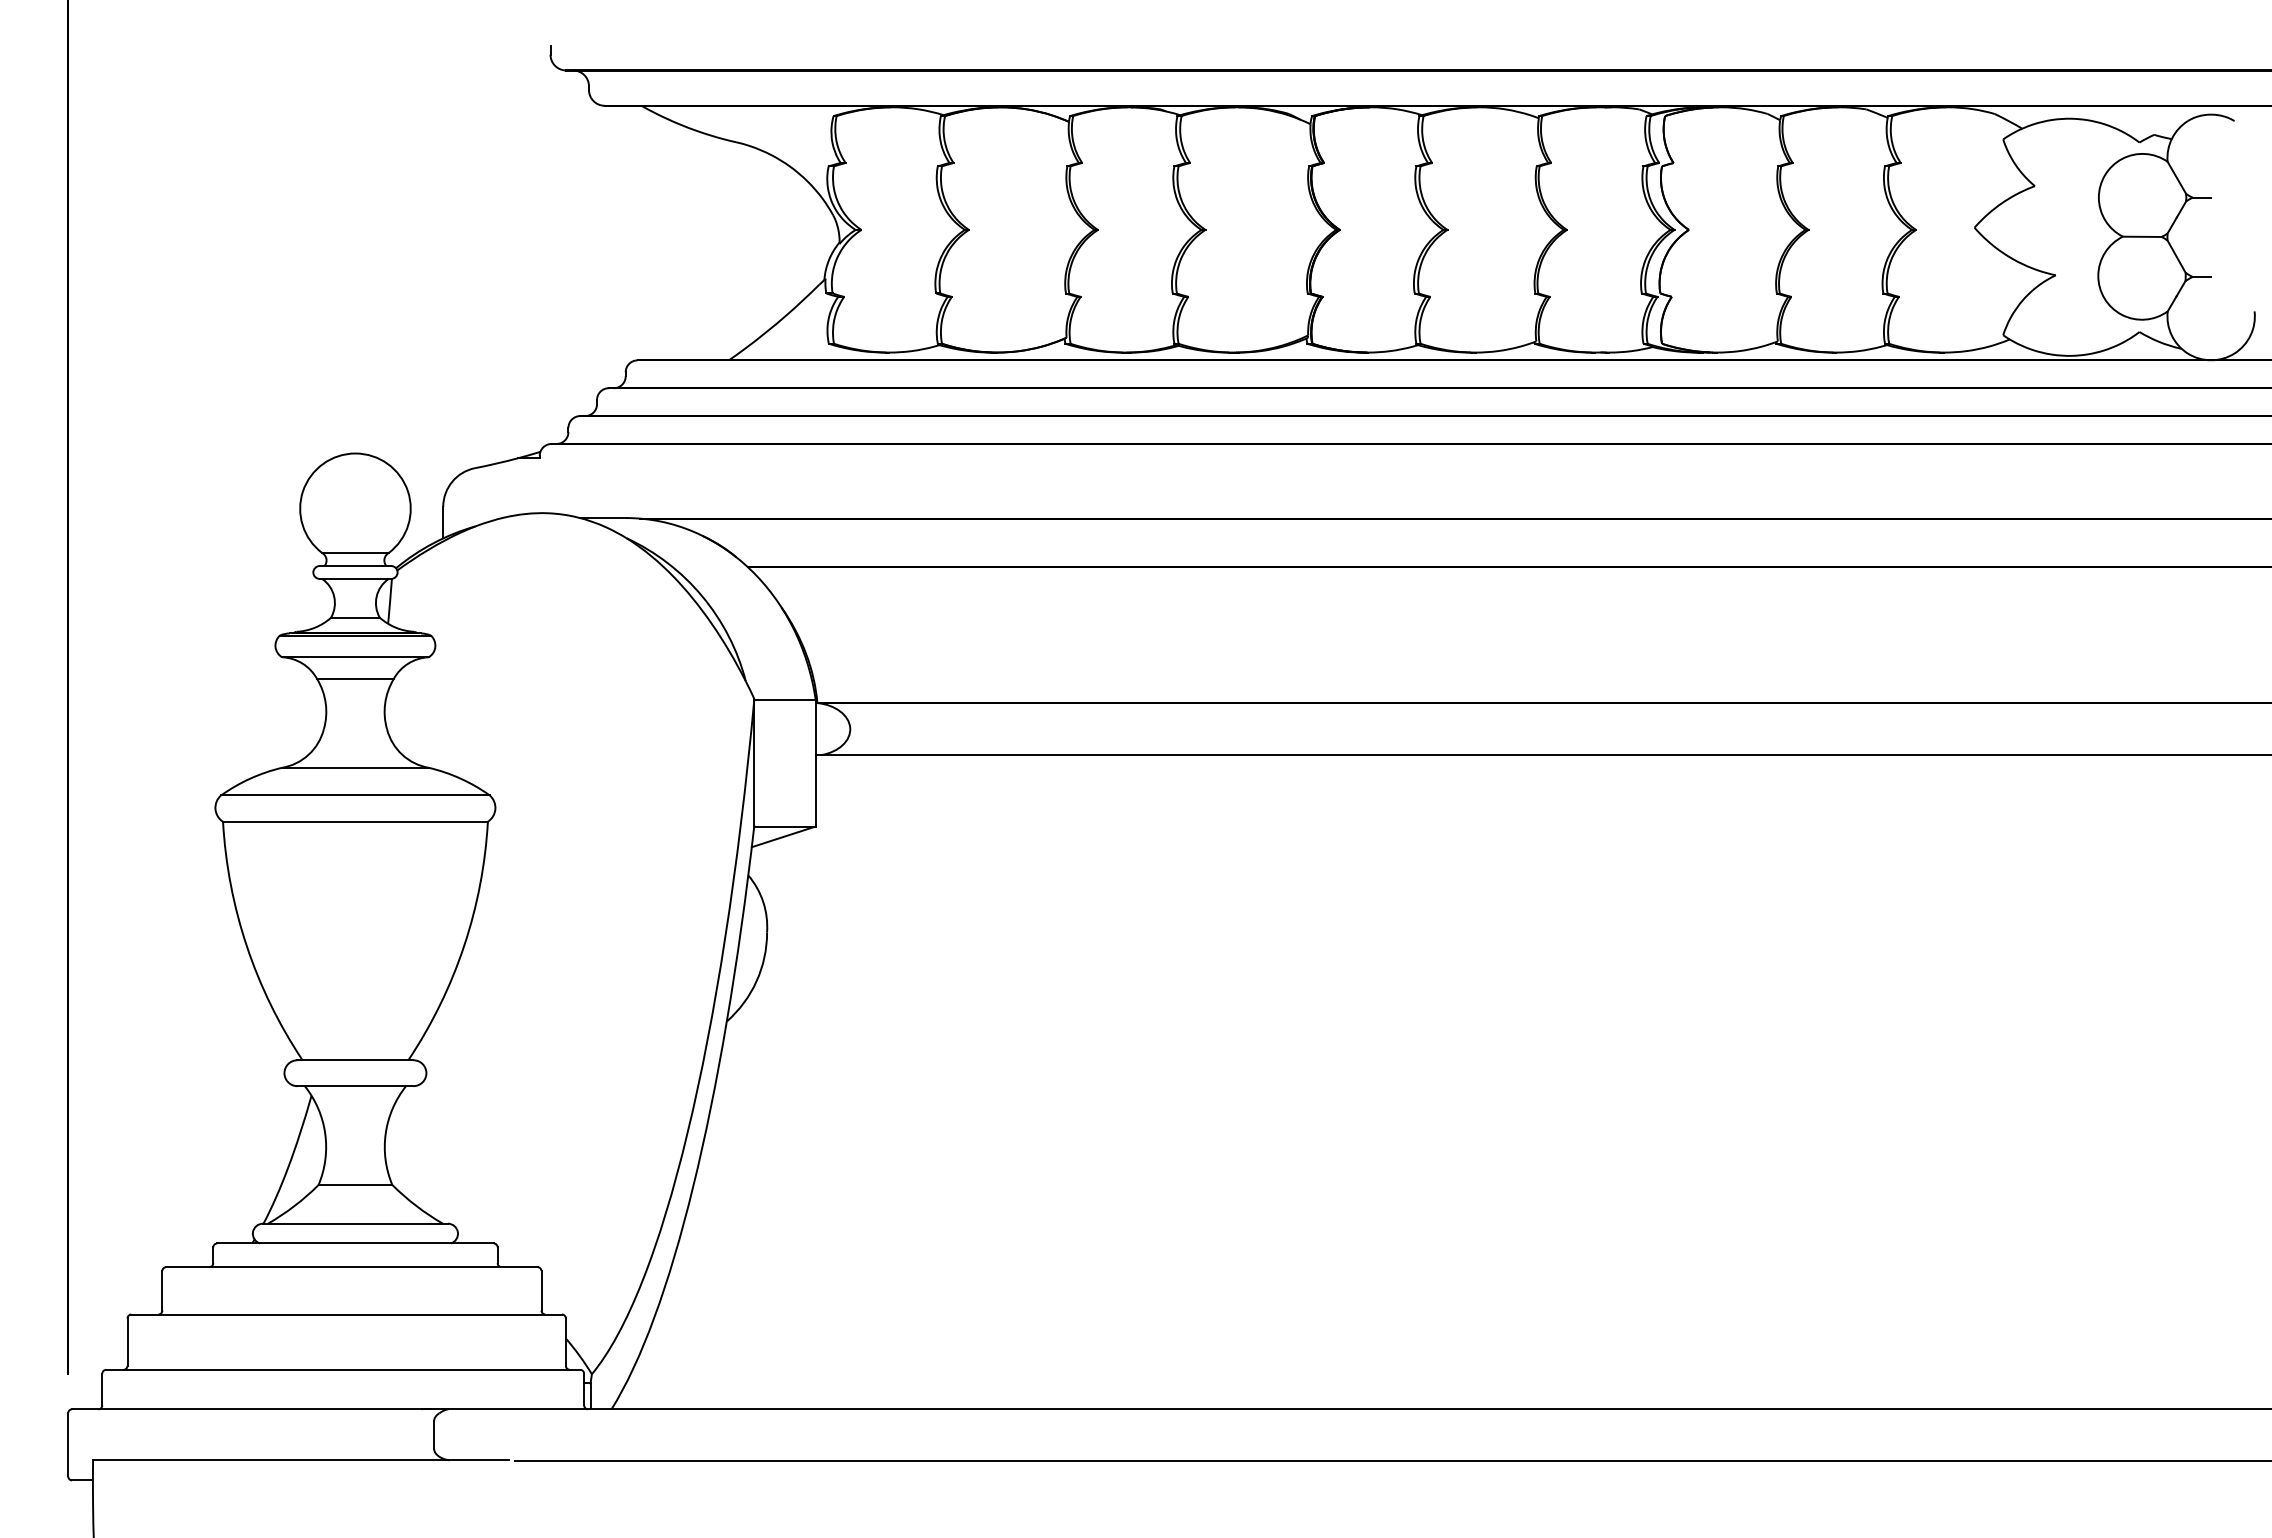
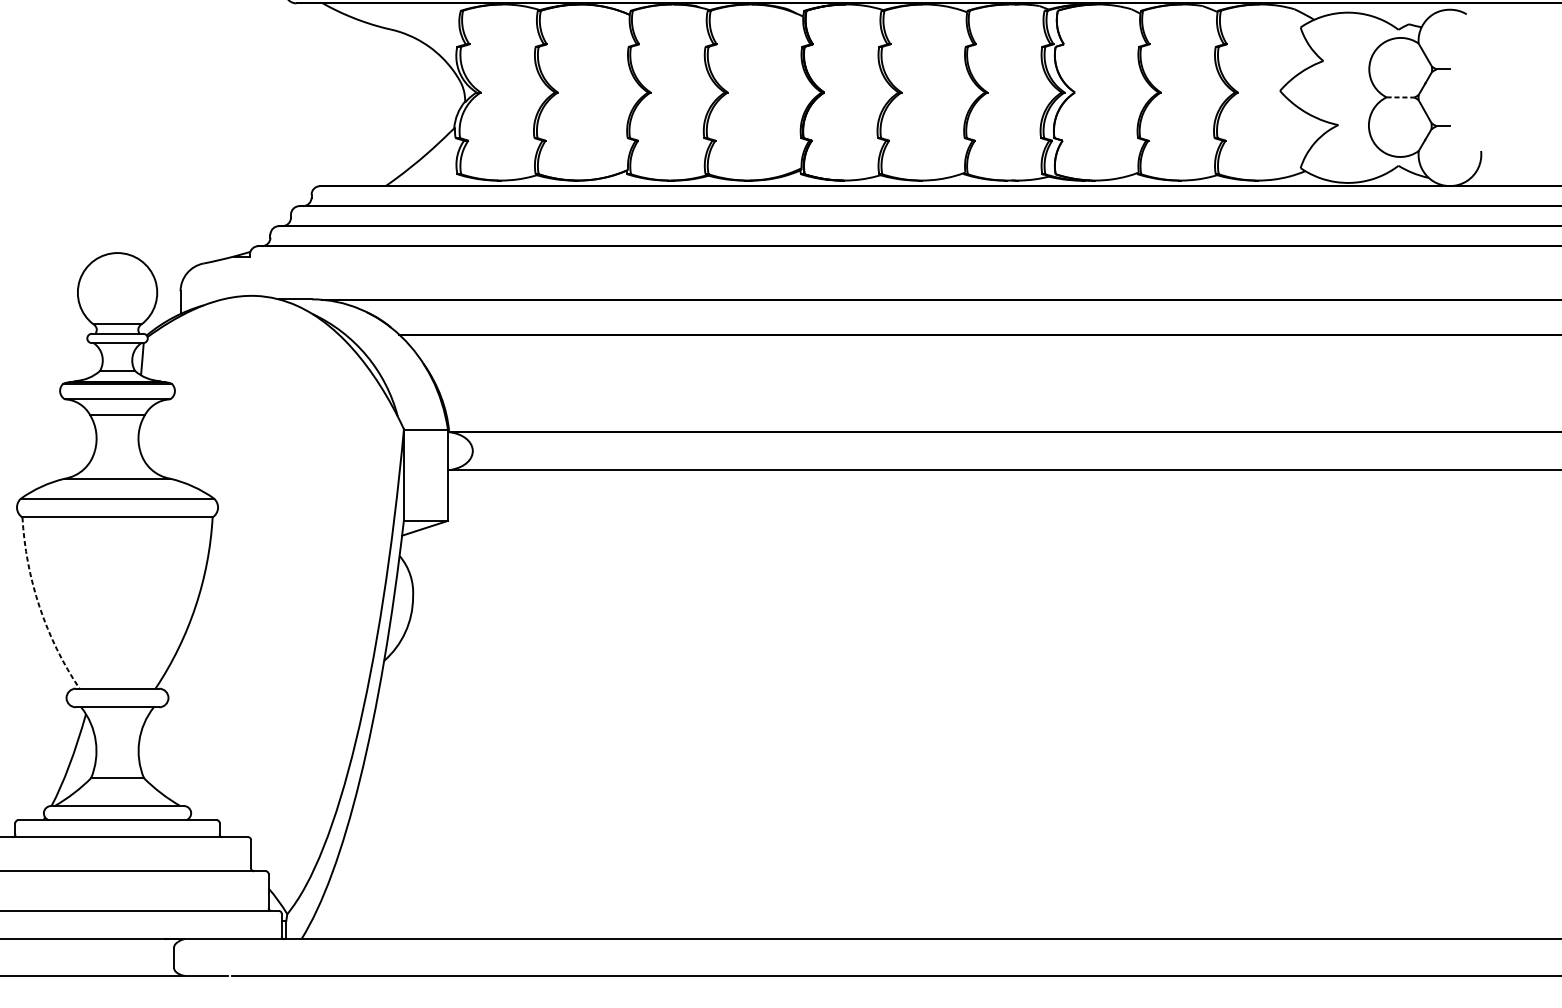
line: (2142, 236) -> (1400, 97), solid -> dashed
arc: (246, 946) -> (39, 607), solid -> dashed

